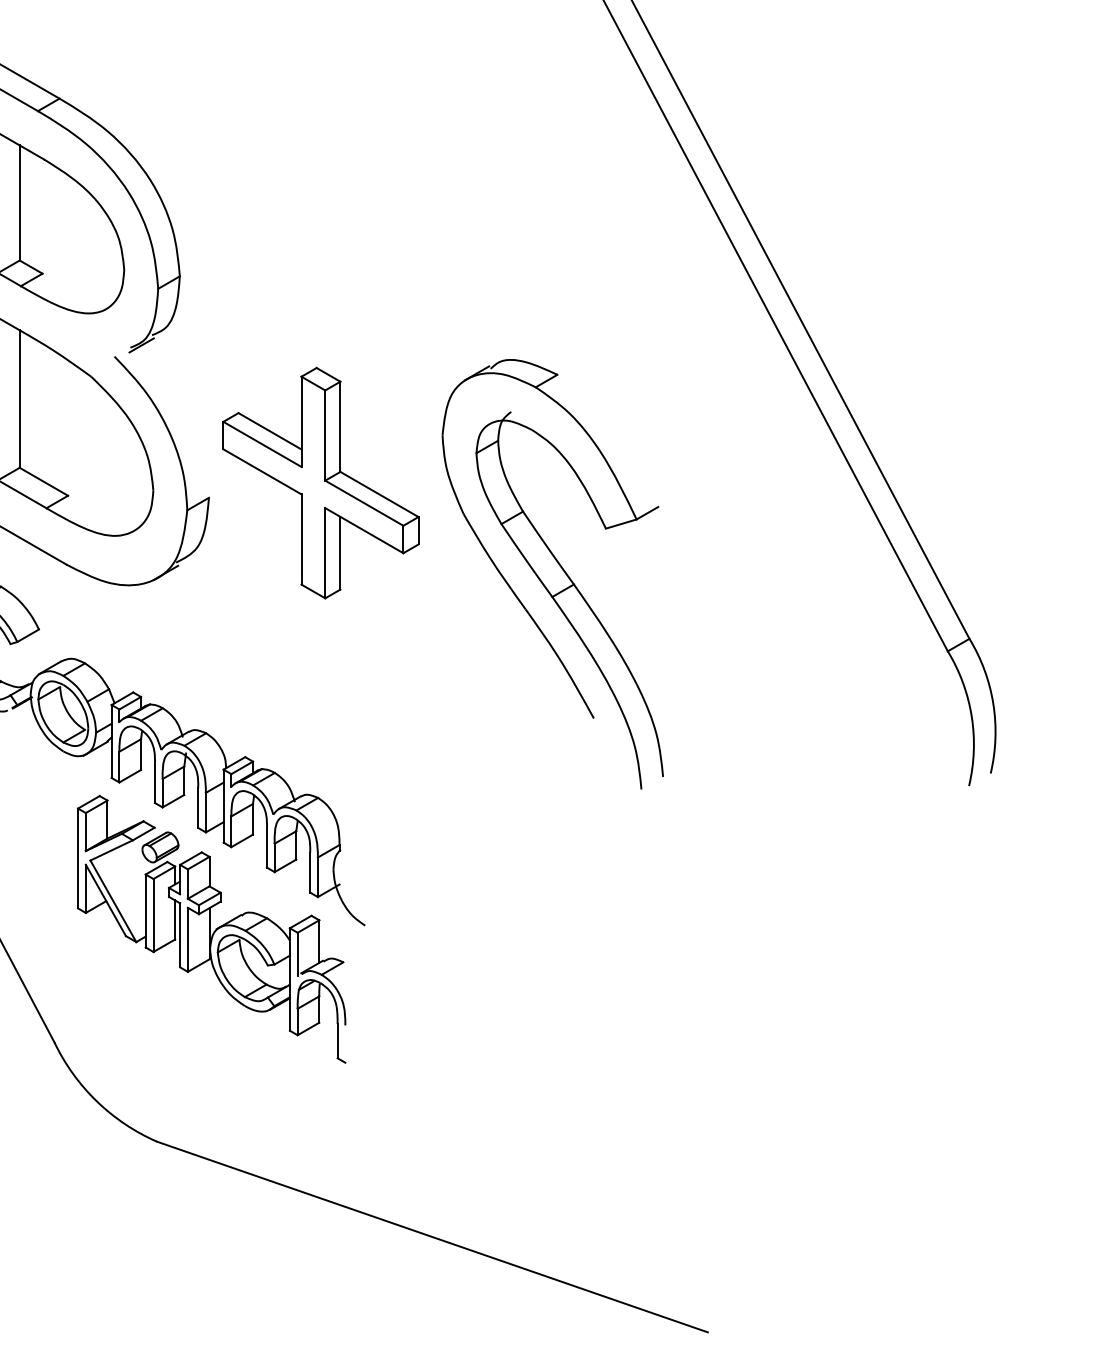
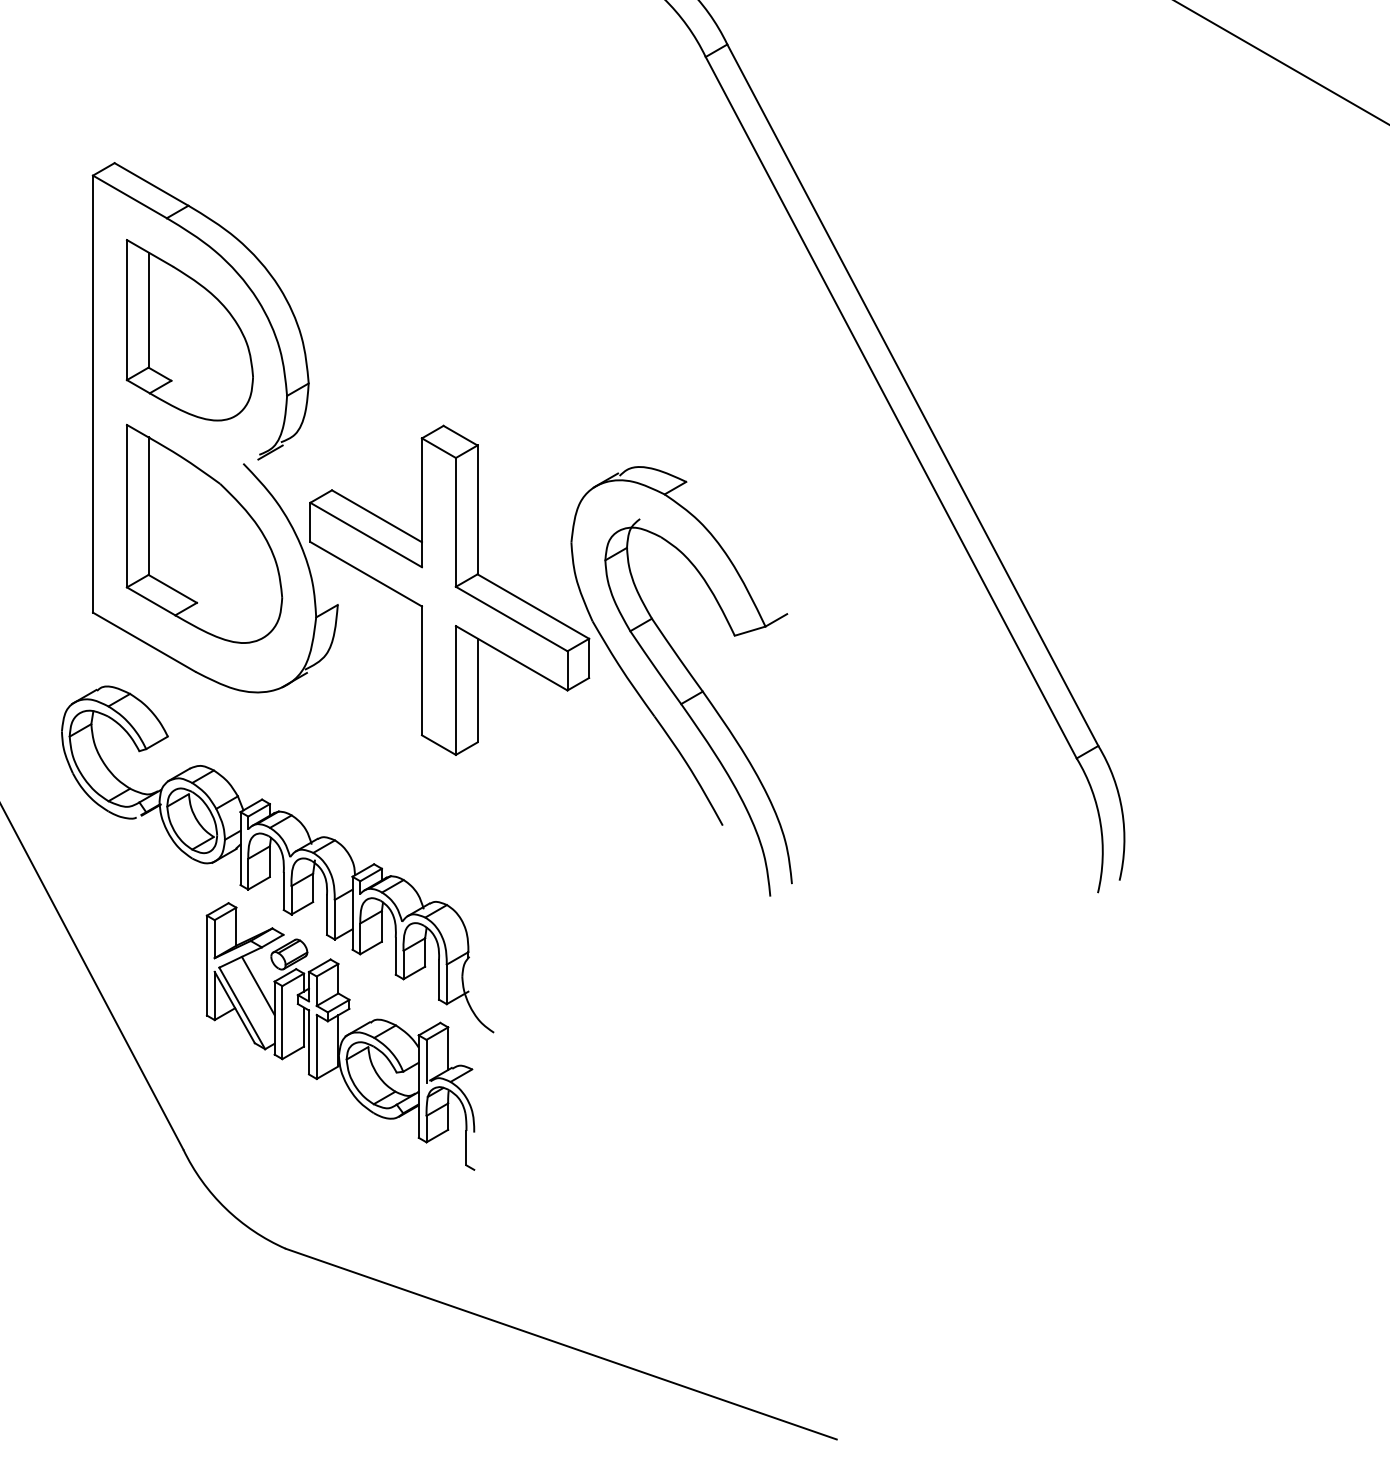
part: (320, 482) -> (449, 589), size x1.43
line: (128, 878) -> (257, 985), added

